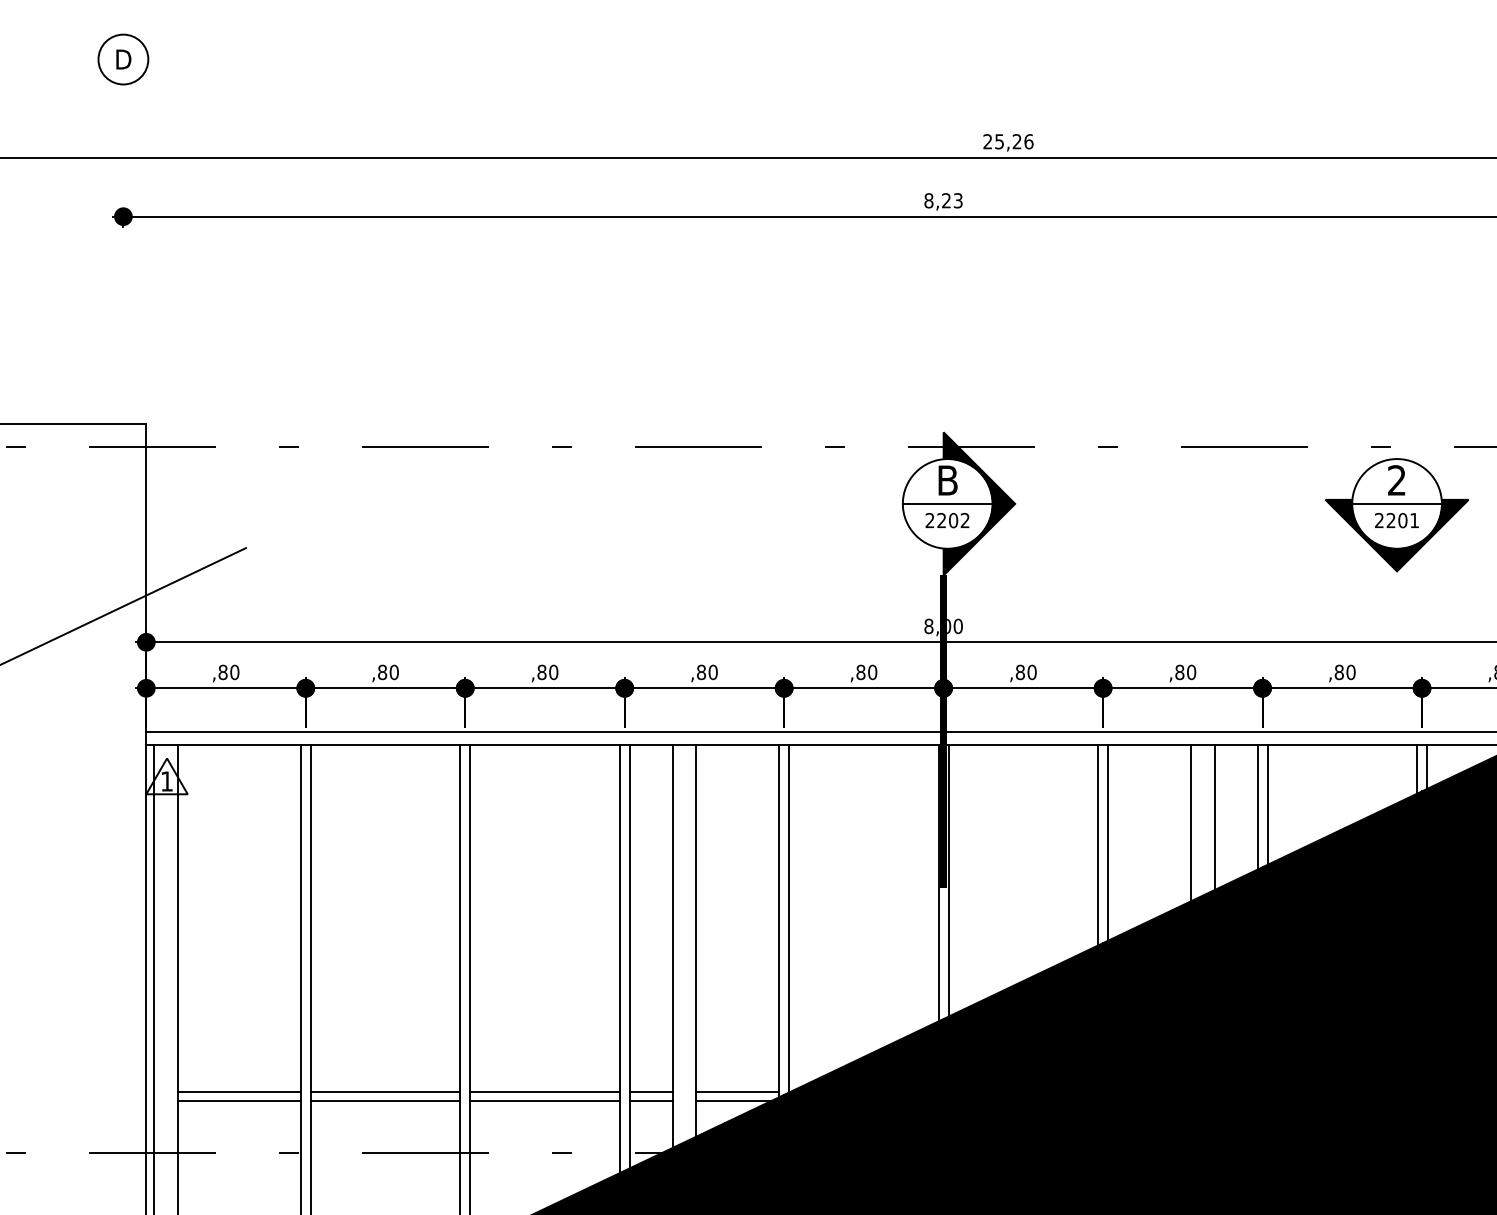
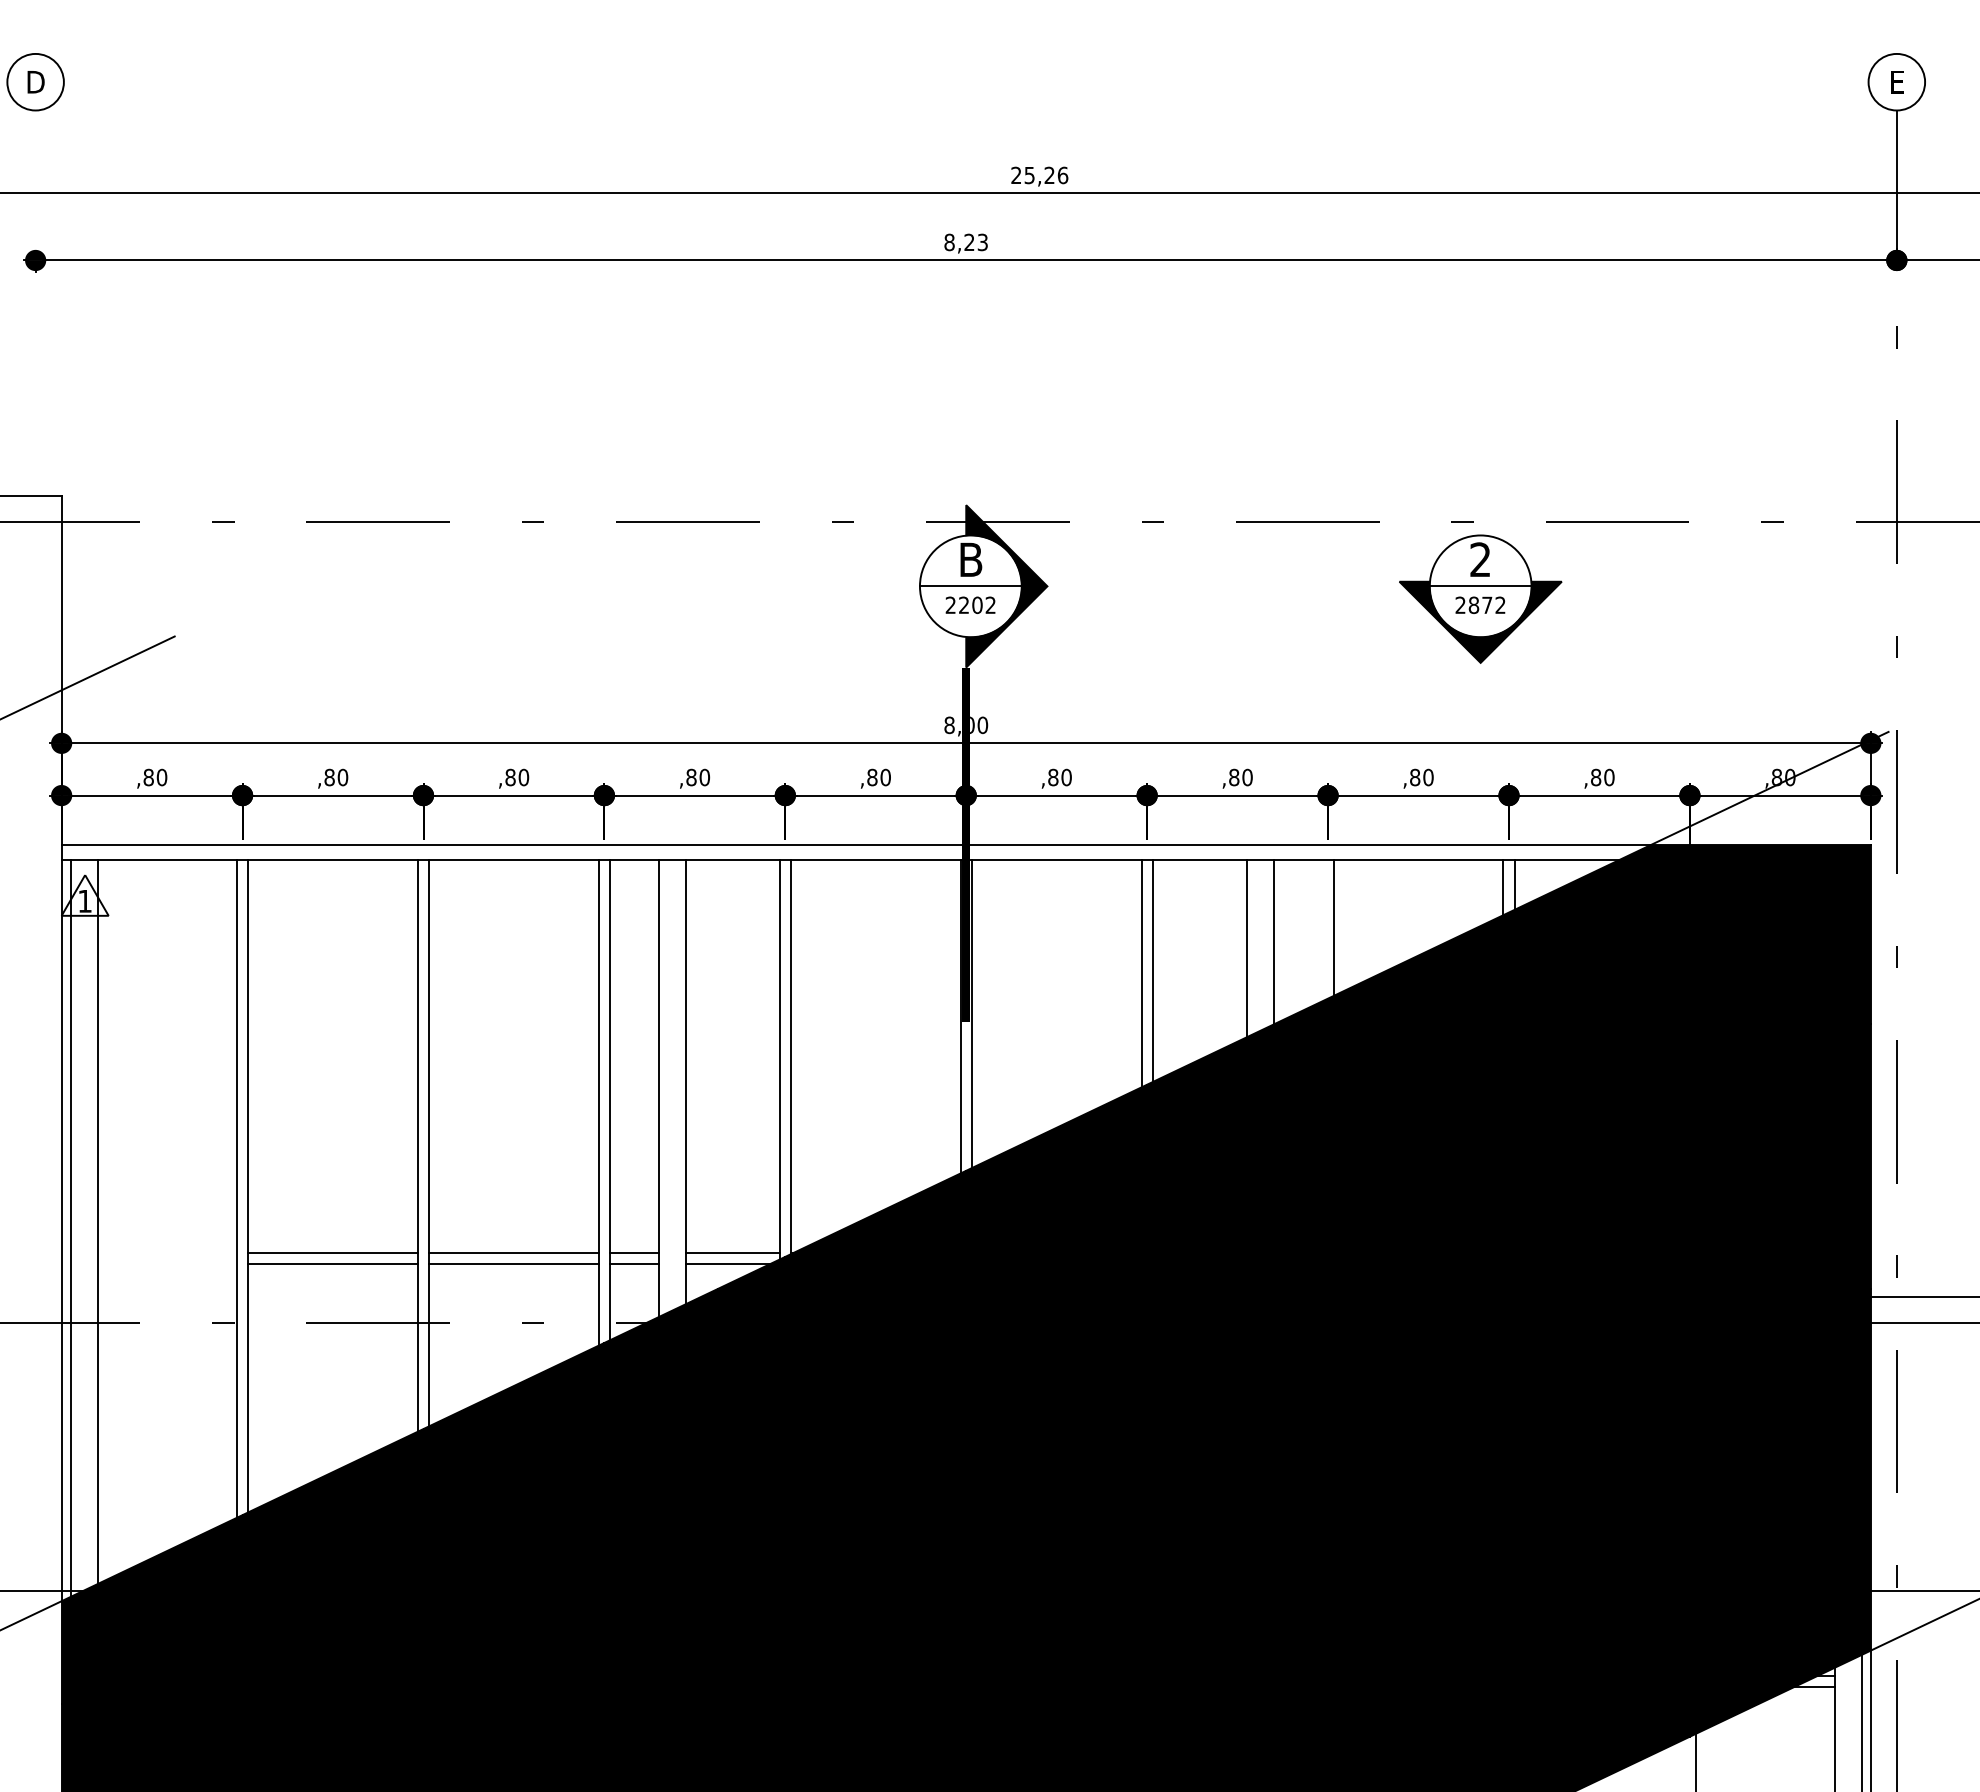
text: (1402, 520) -> (1486, 605), 2201 -> 2872
line: (1257, 807) -> (1322, 930), removed
line: (238, 1091) -> (166, 1253), removed
line: (238, 1101) -> (166, 1264), removed

